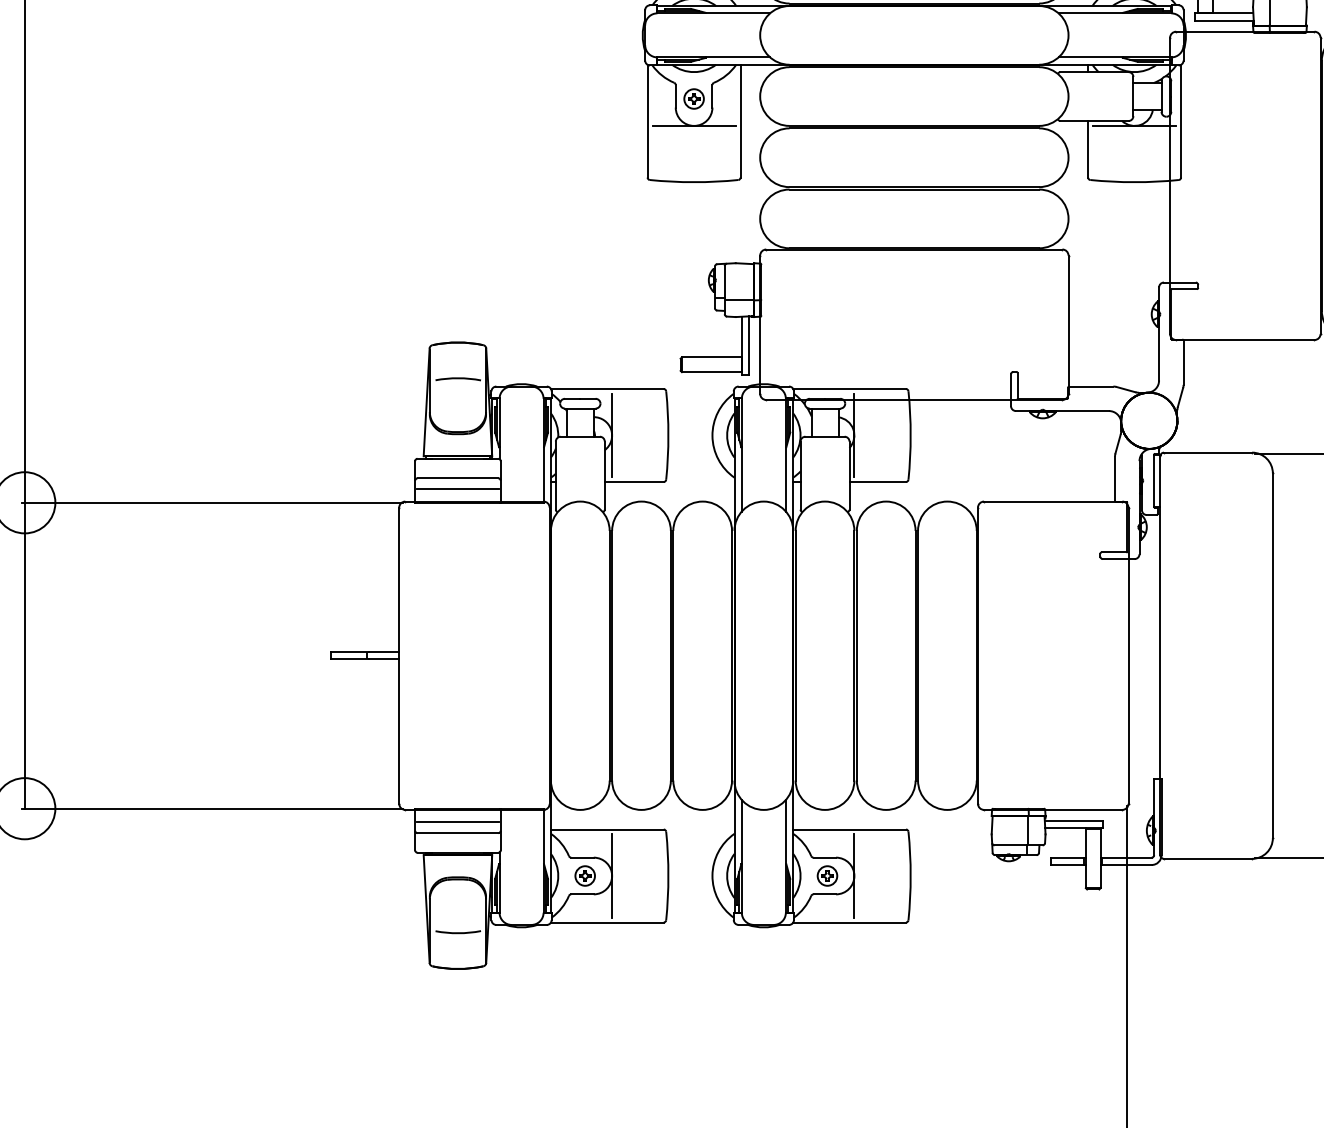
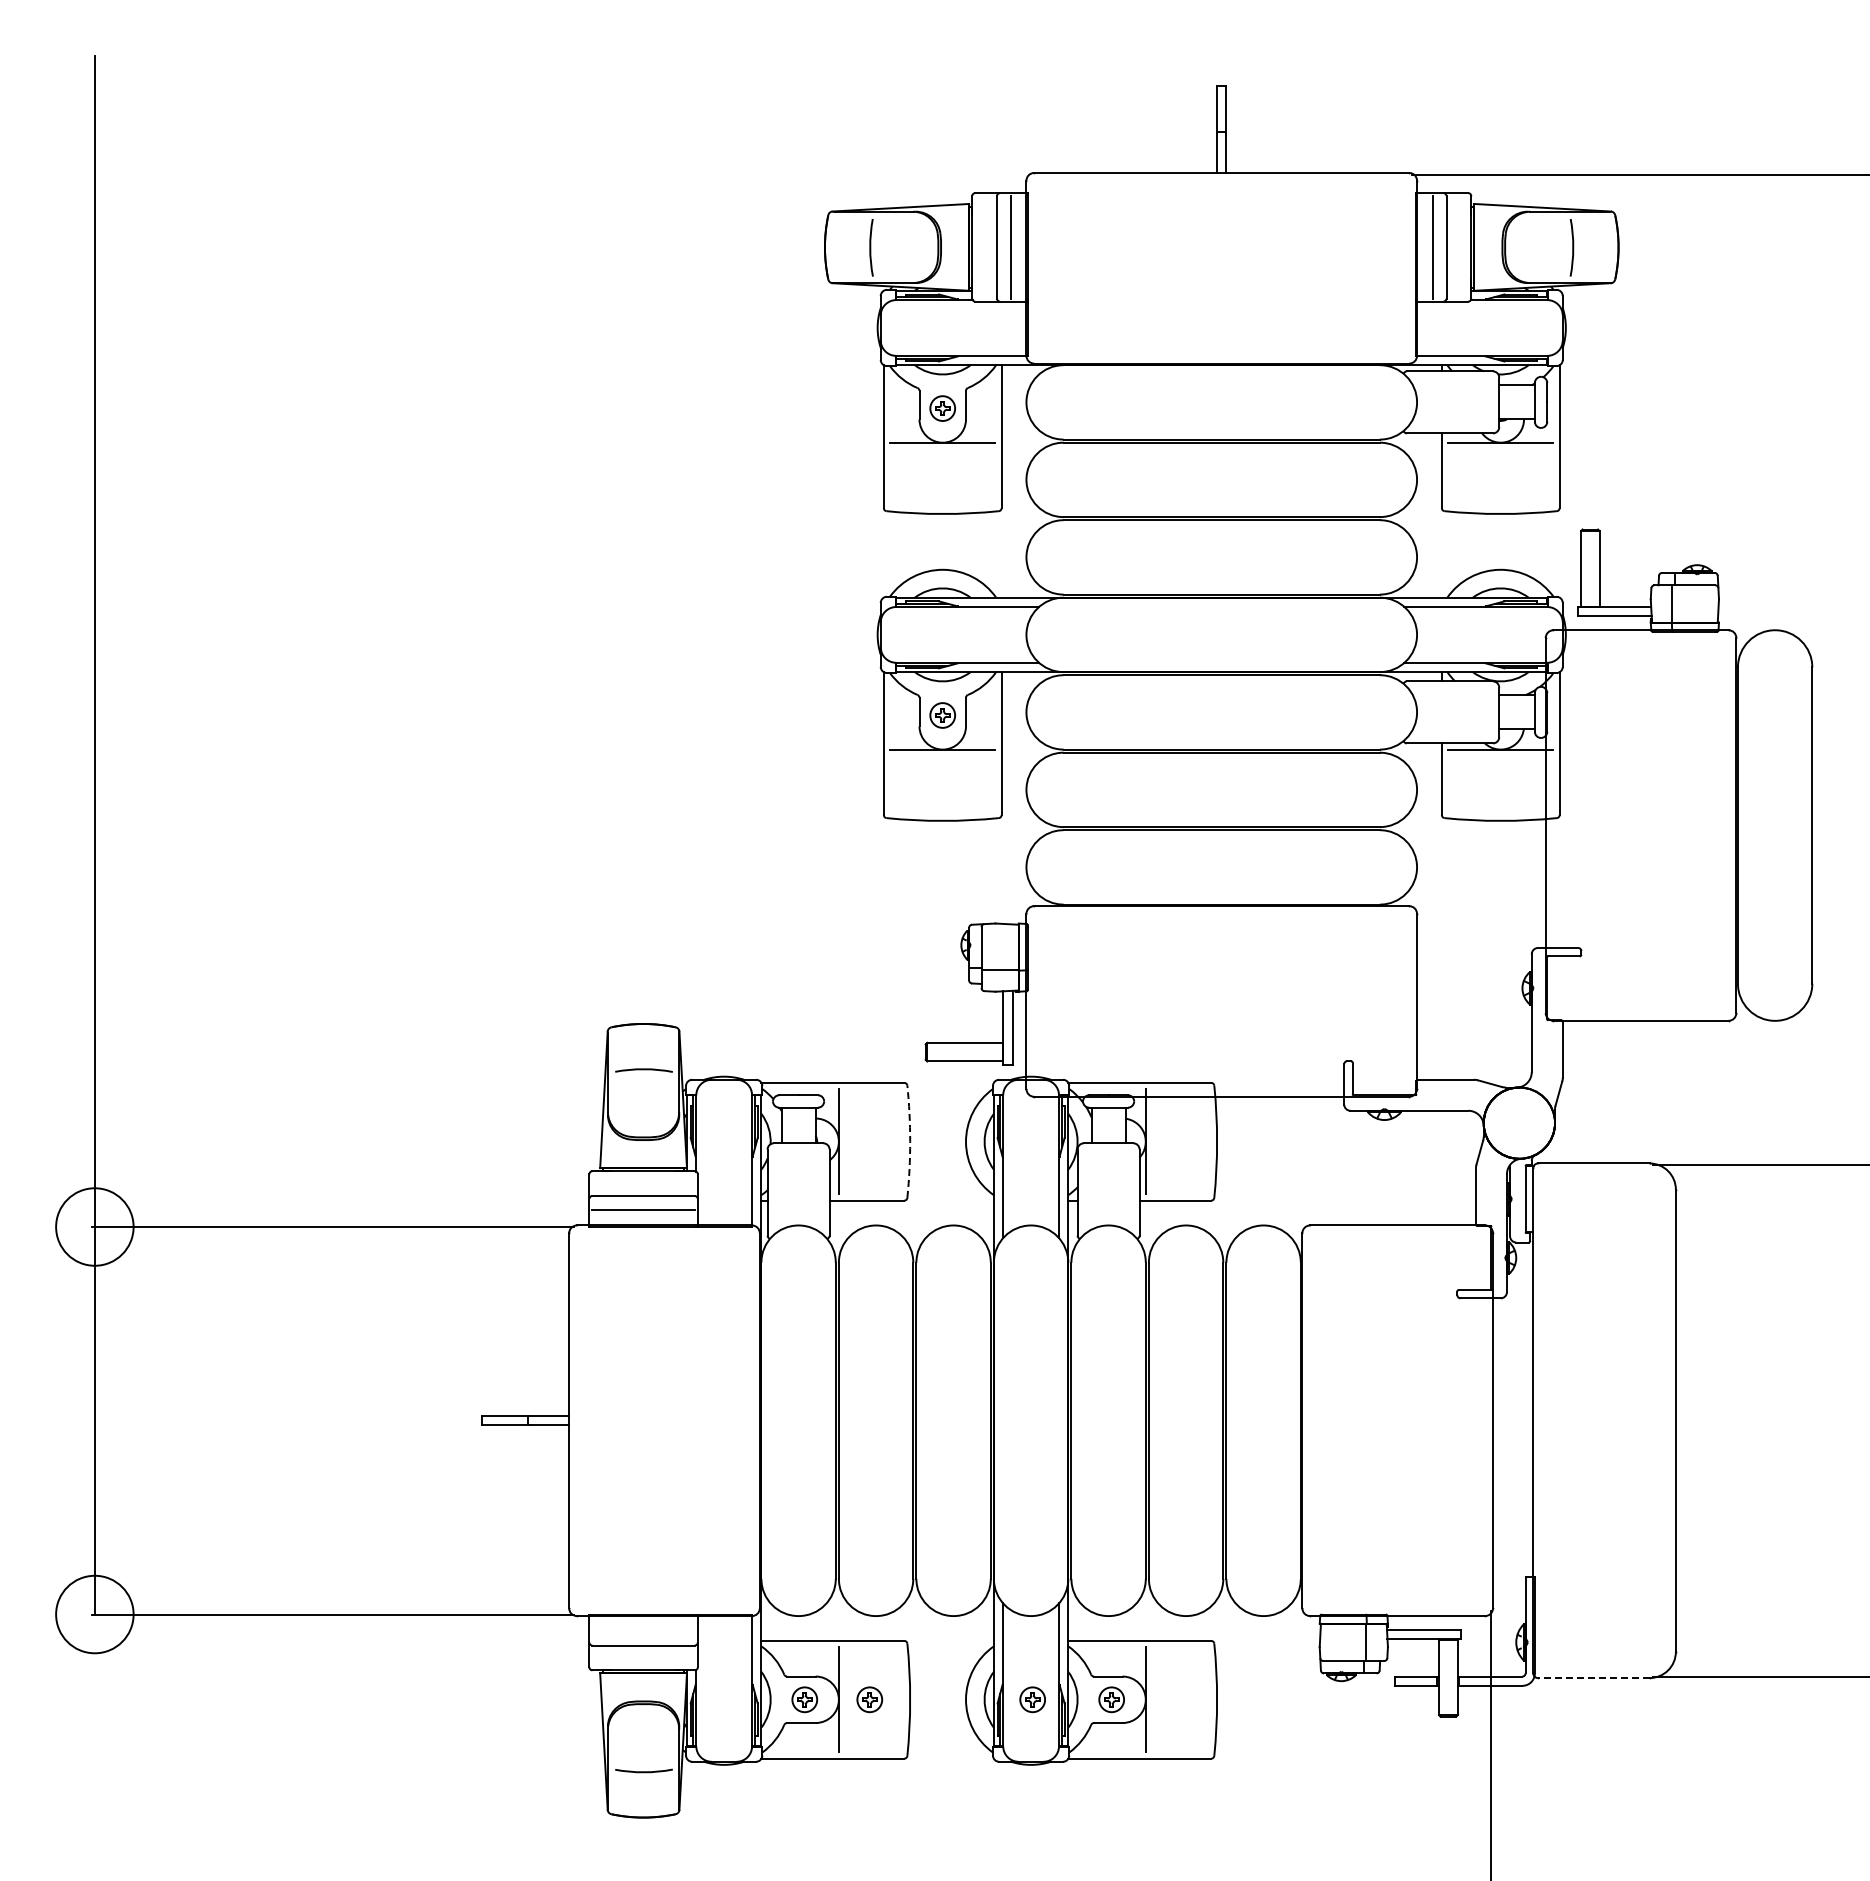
arc: (668, 435) -> (910, 1141), solid -> dashed
line: (457, 822) -> (643, 1631), removed
line: (1207, 859) -> (1593, 1678), solid -> dashed
part: (636, 875) -> (869, 1699), added
part: (764, 875) -> (1032, 1699), added

